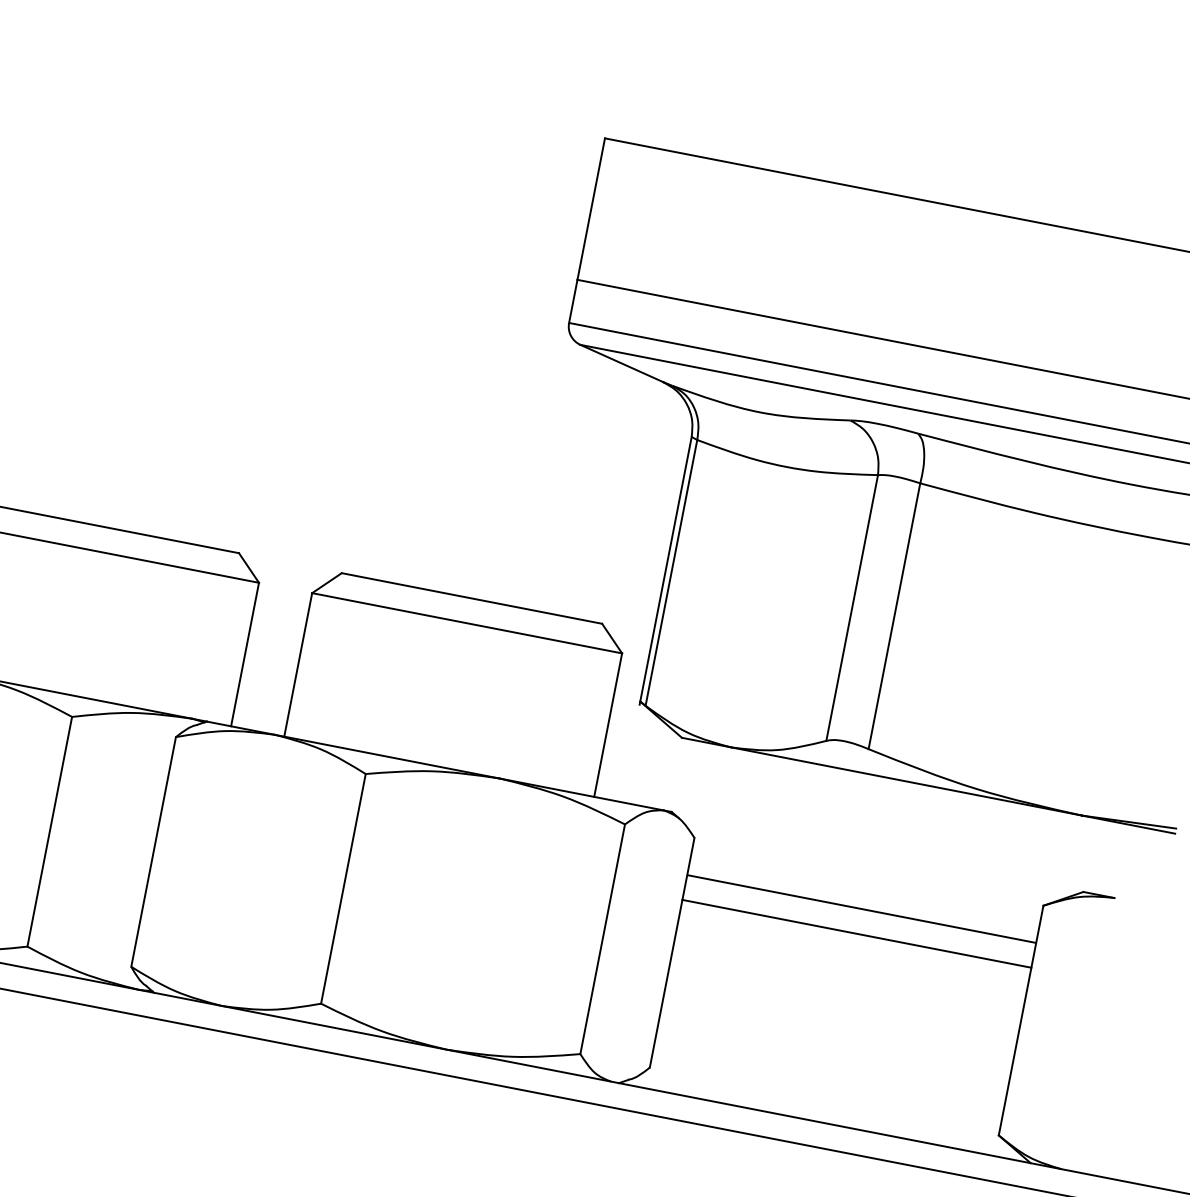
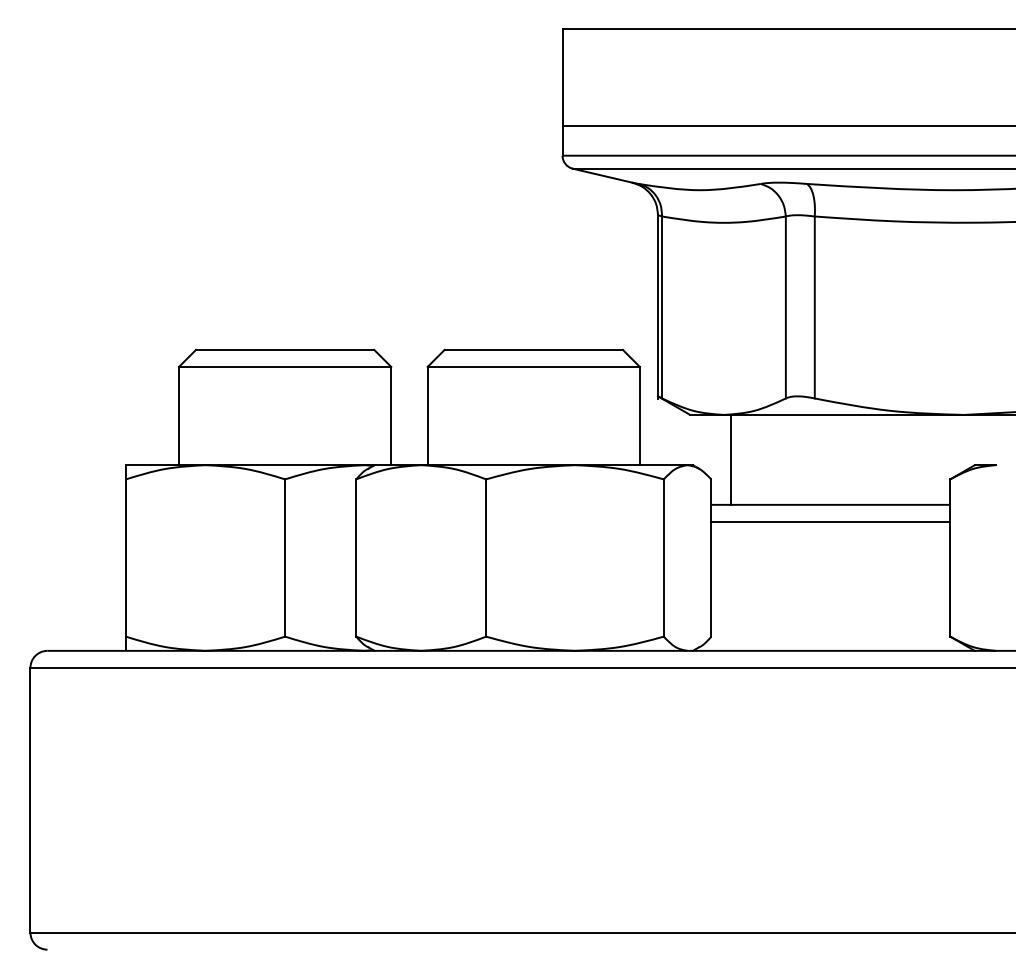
line: (728, 814) -> (730, 459), added

